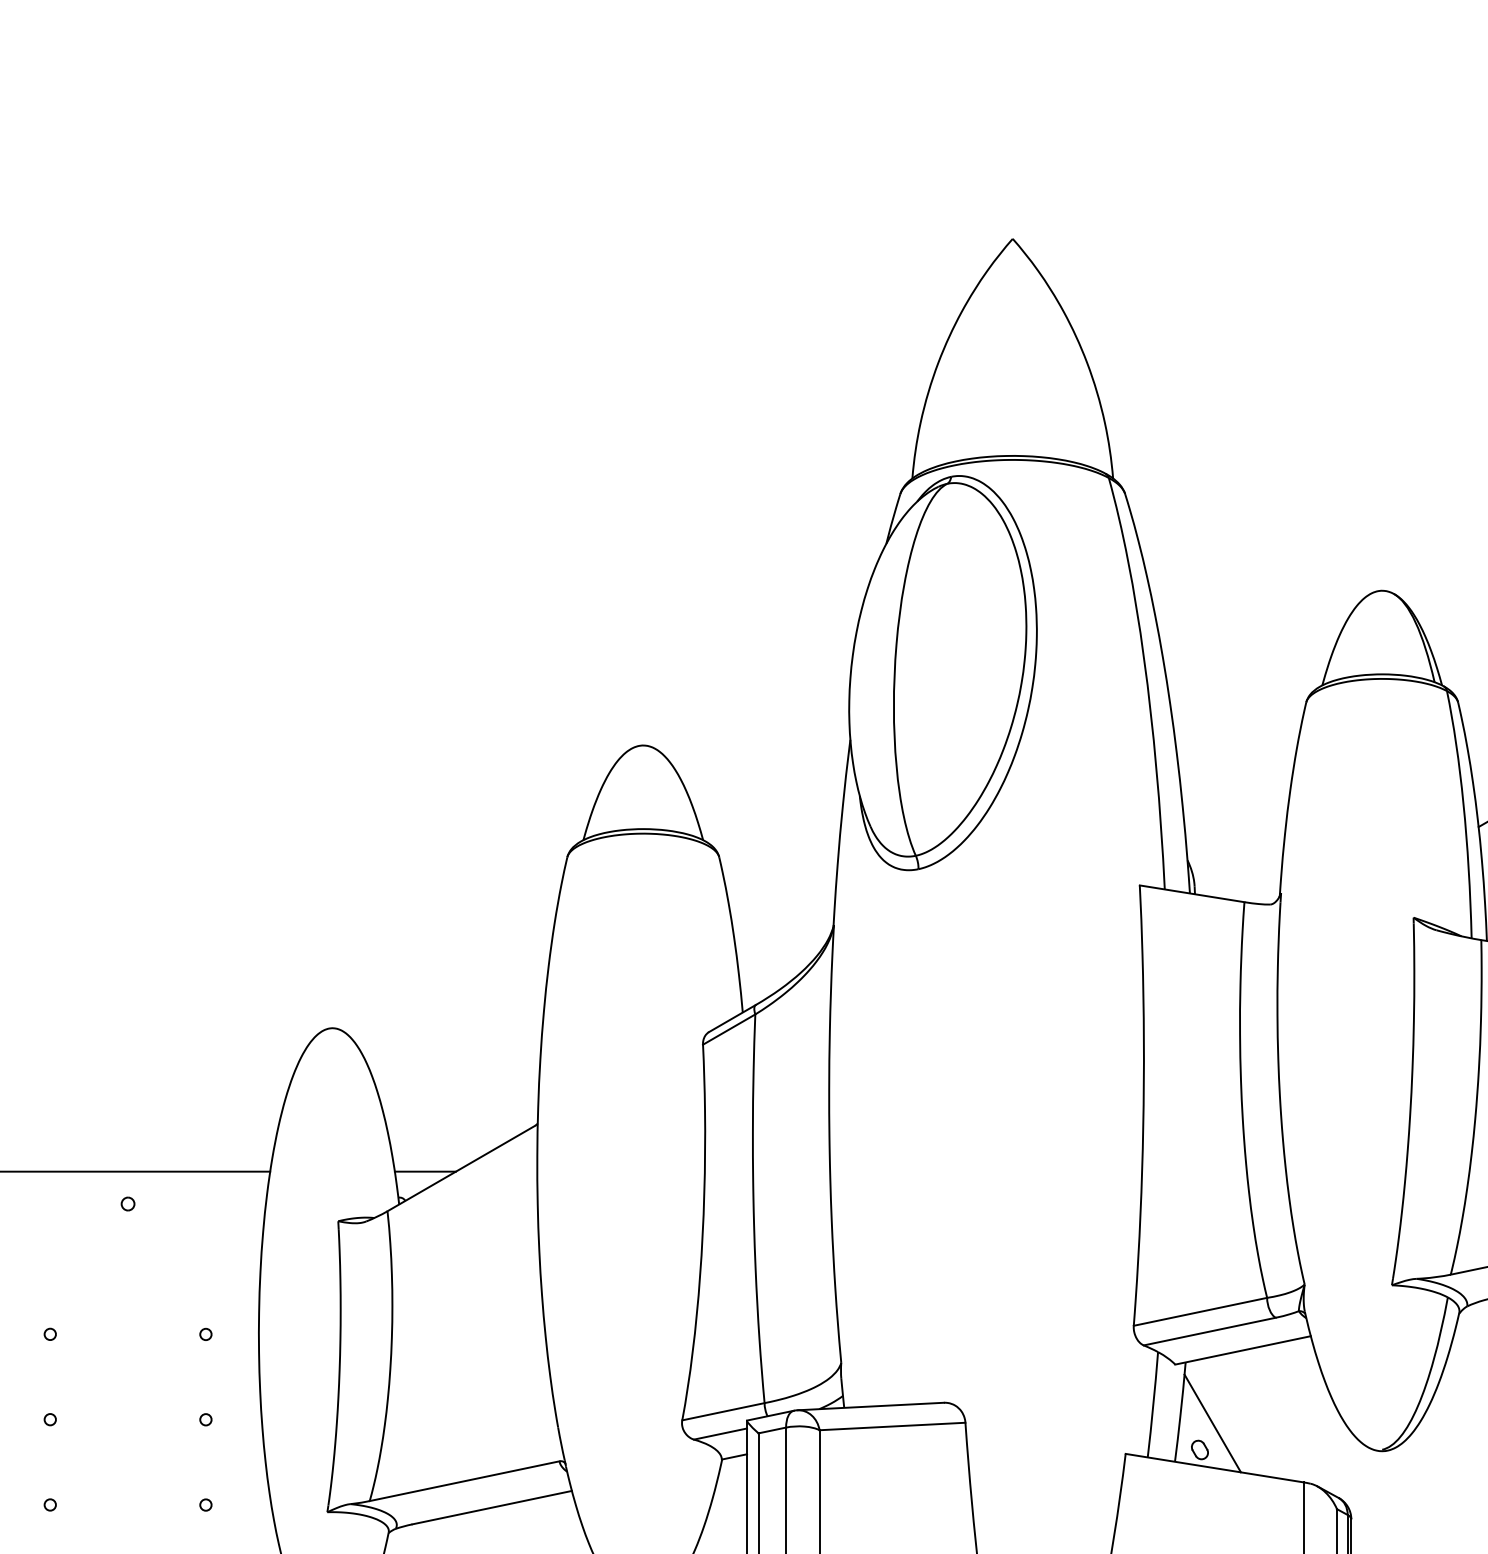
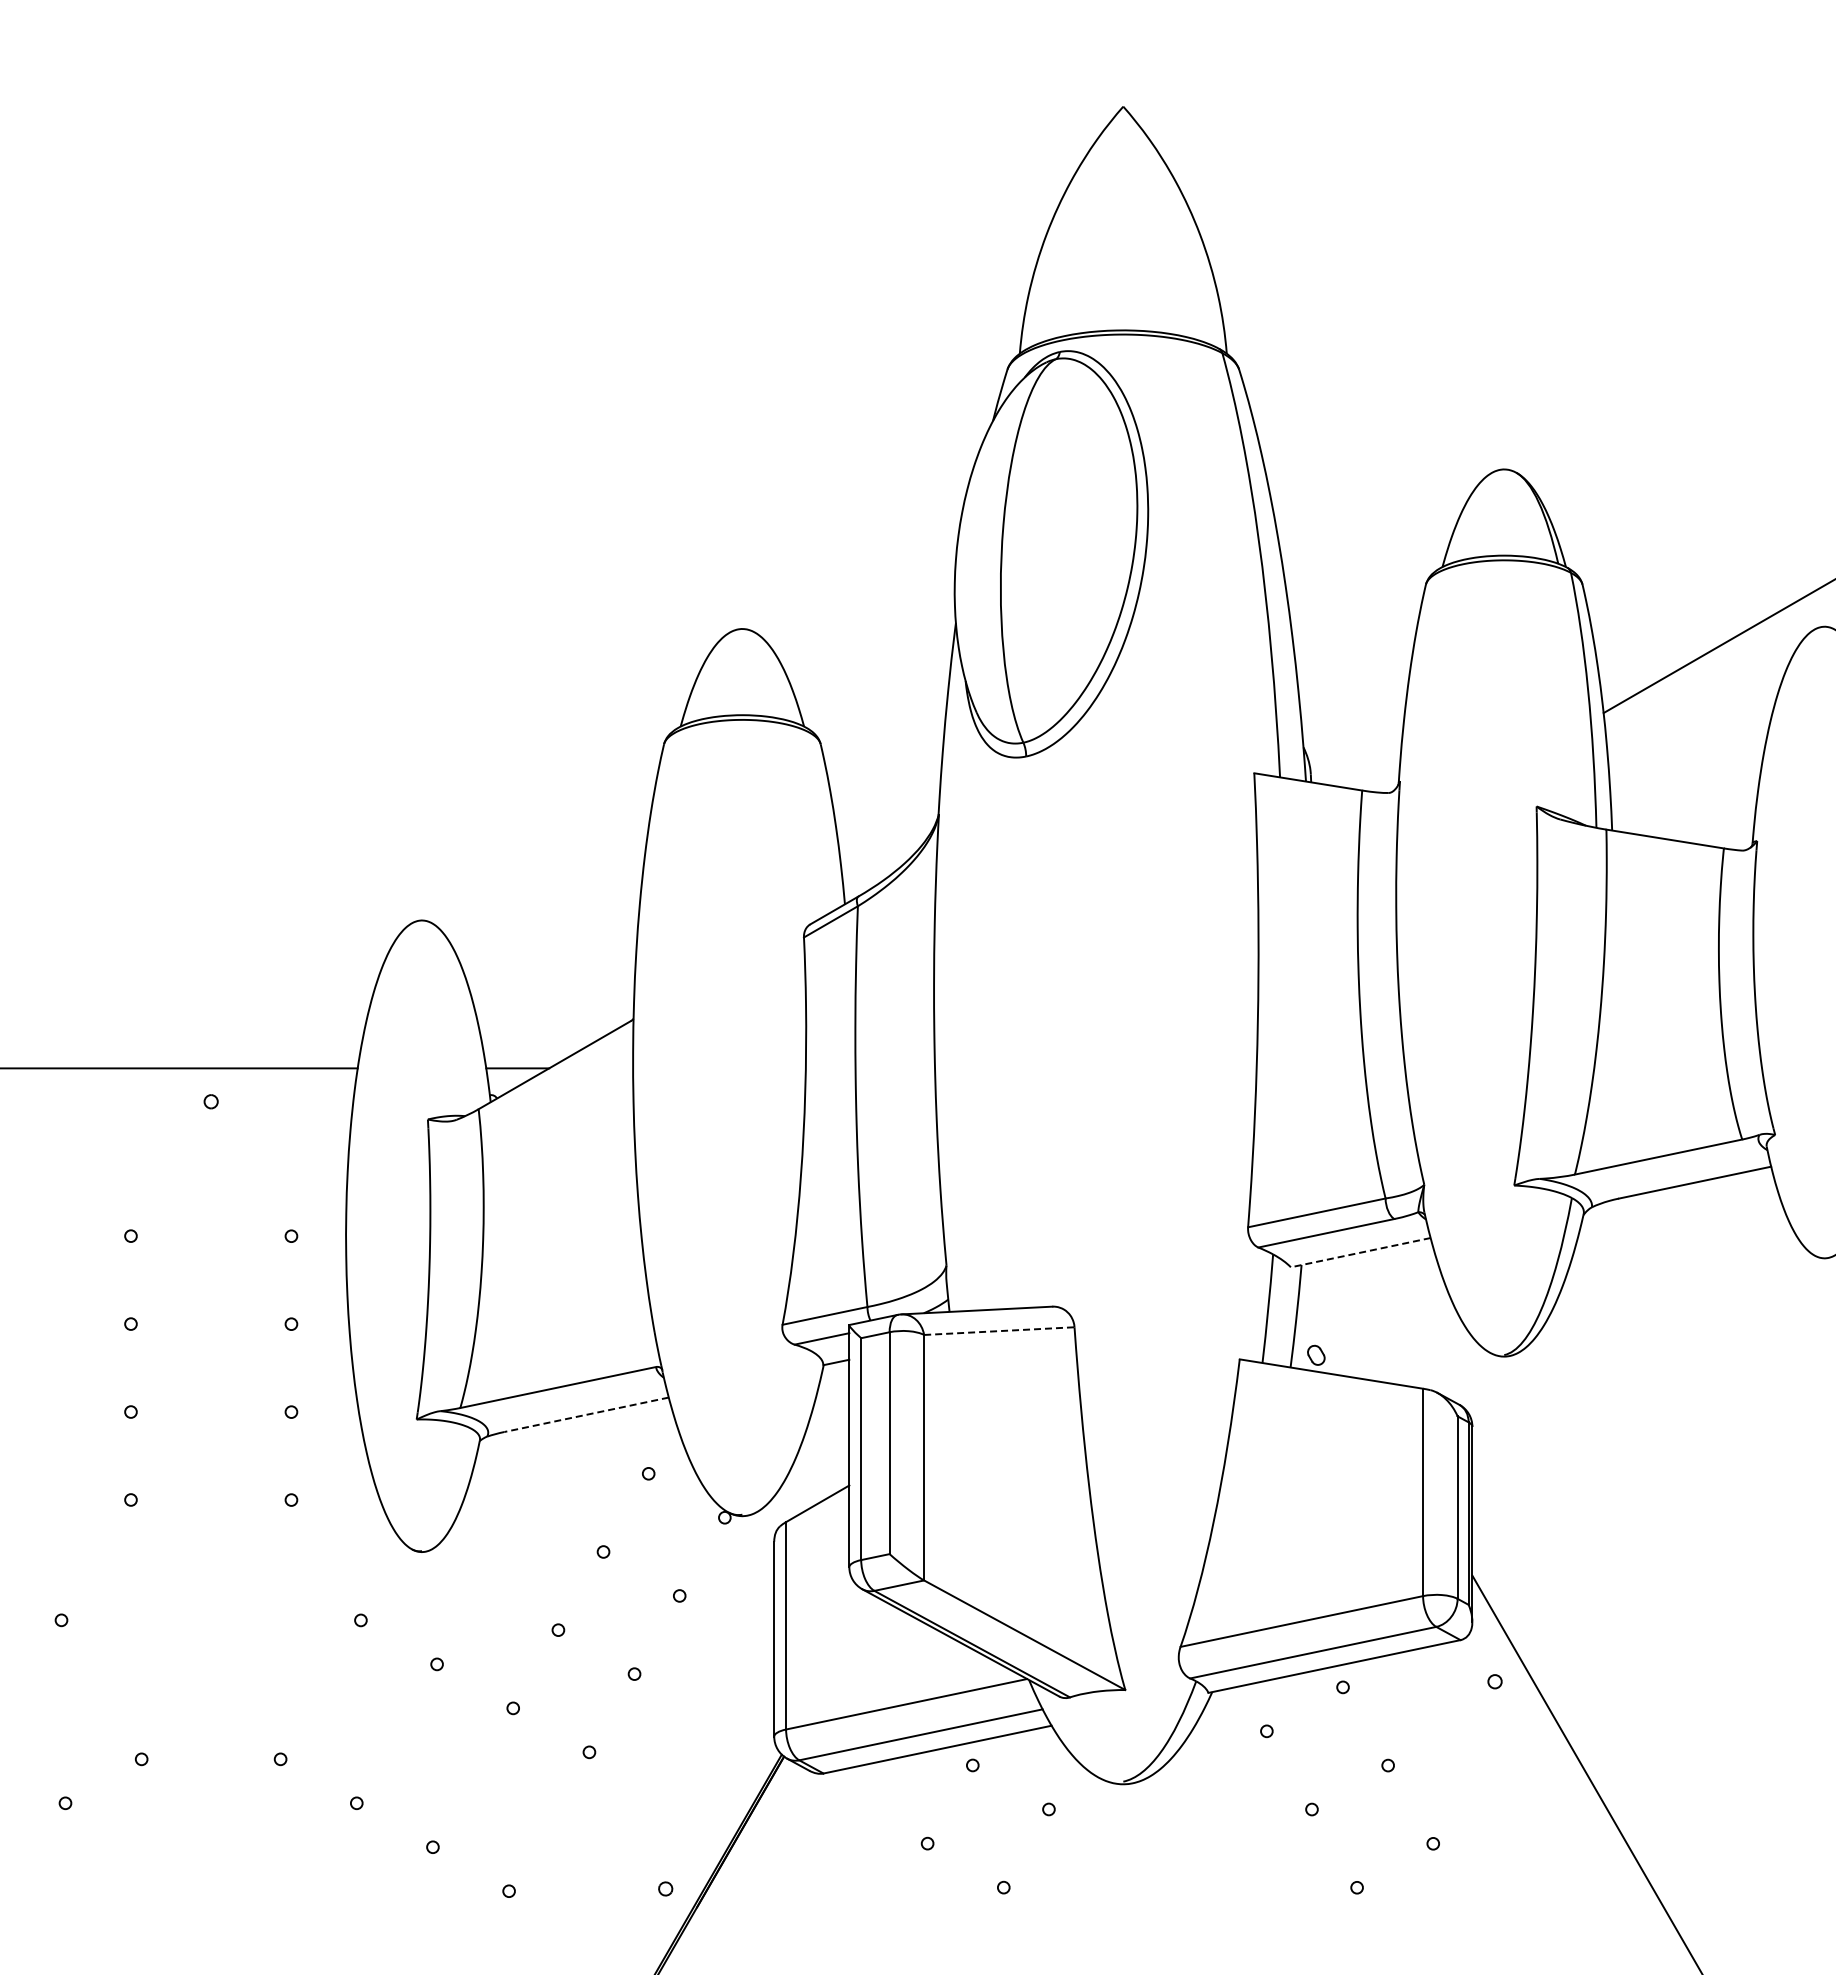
line: (1242, 1350) -> (1360, 1252), solid -> dashed
line: (1212, 1422) -> (1329, 1327), removed
line: (892, 1426) -> (999, 1331), solid -> dashed
line: (492, 1507) -> (586, 1414), solid -> dashed

